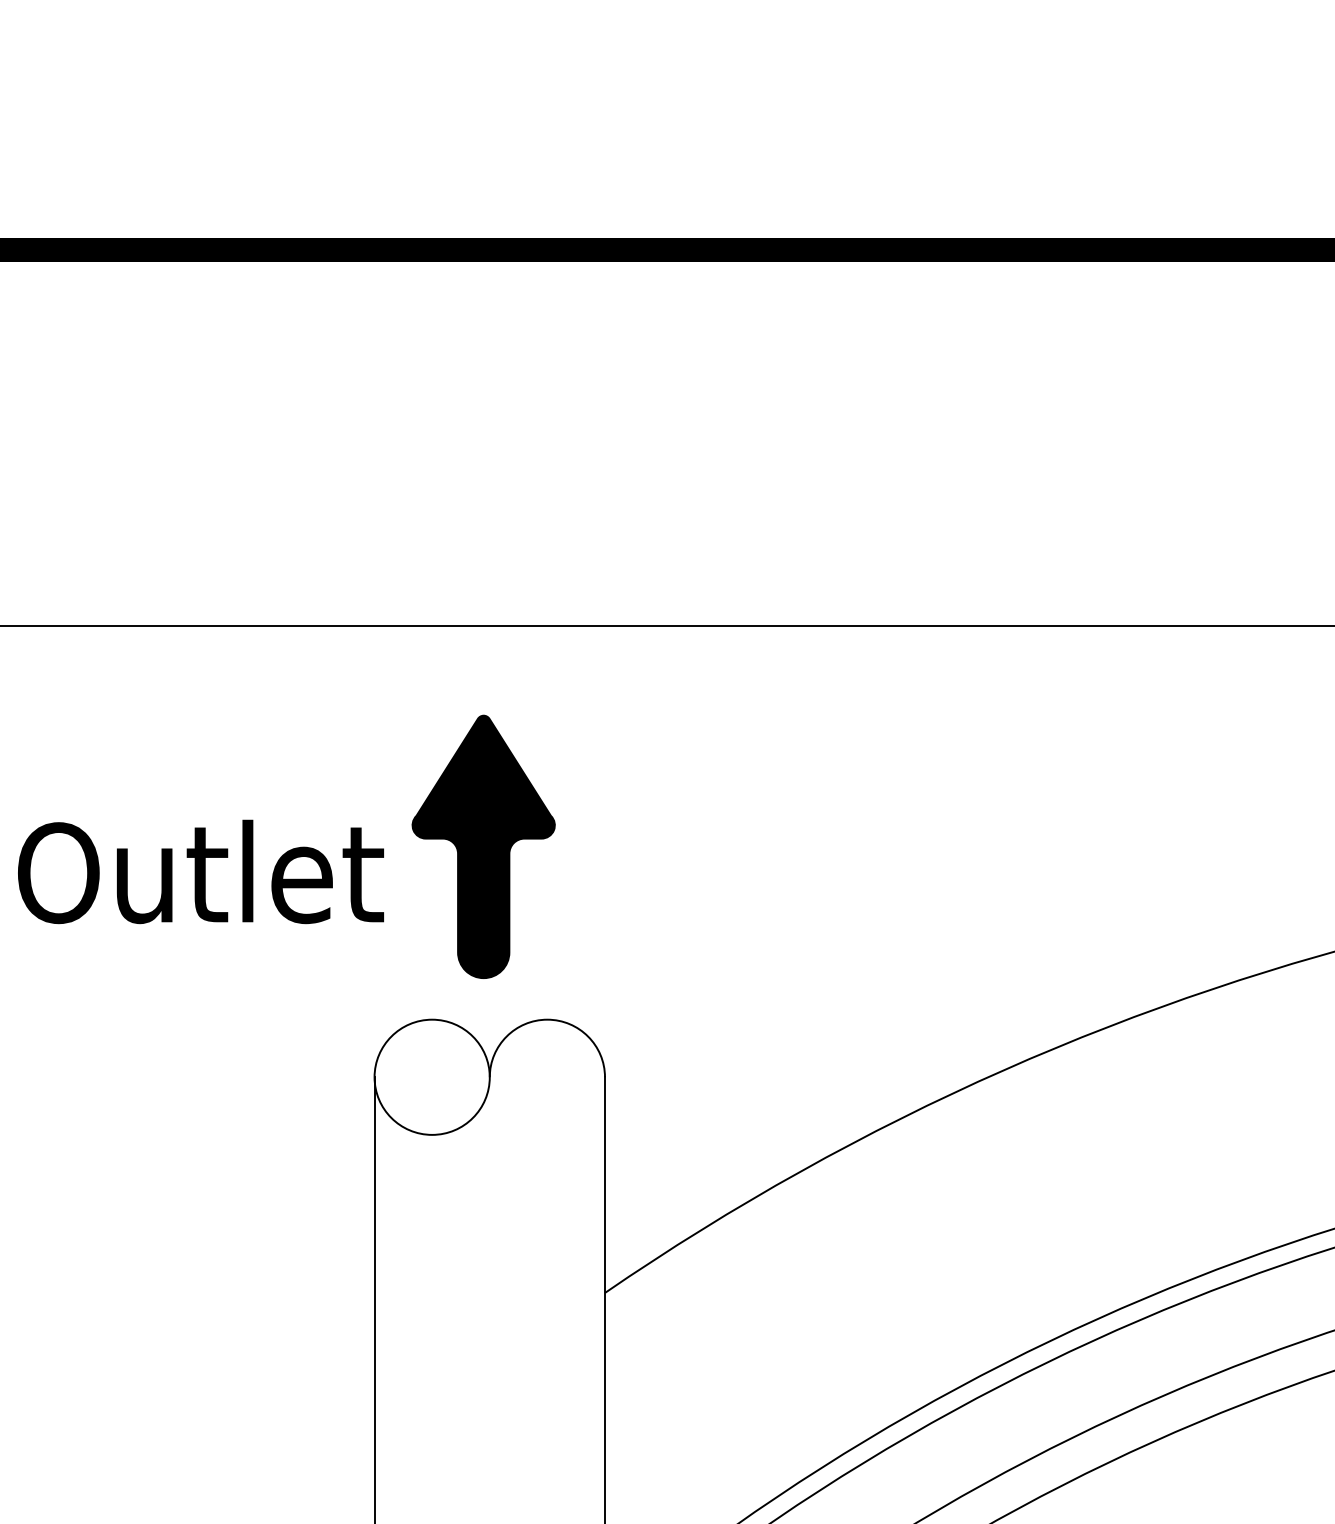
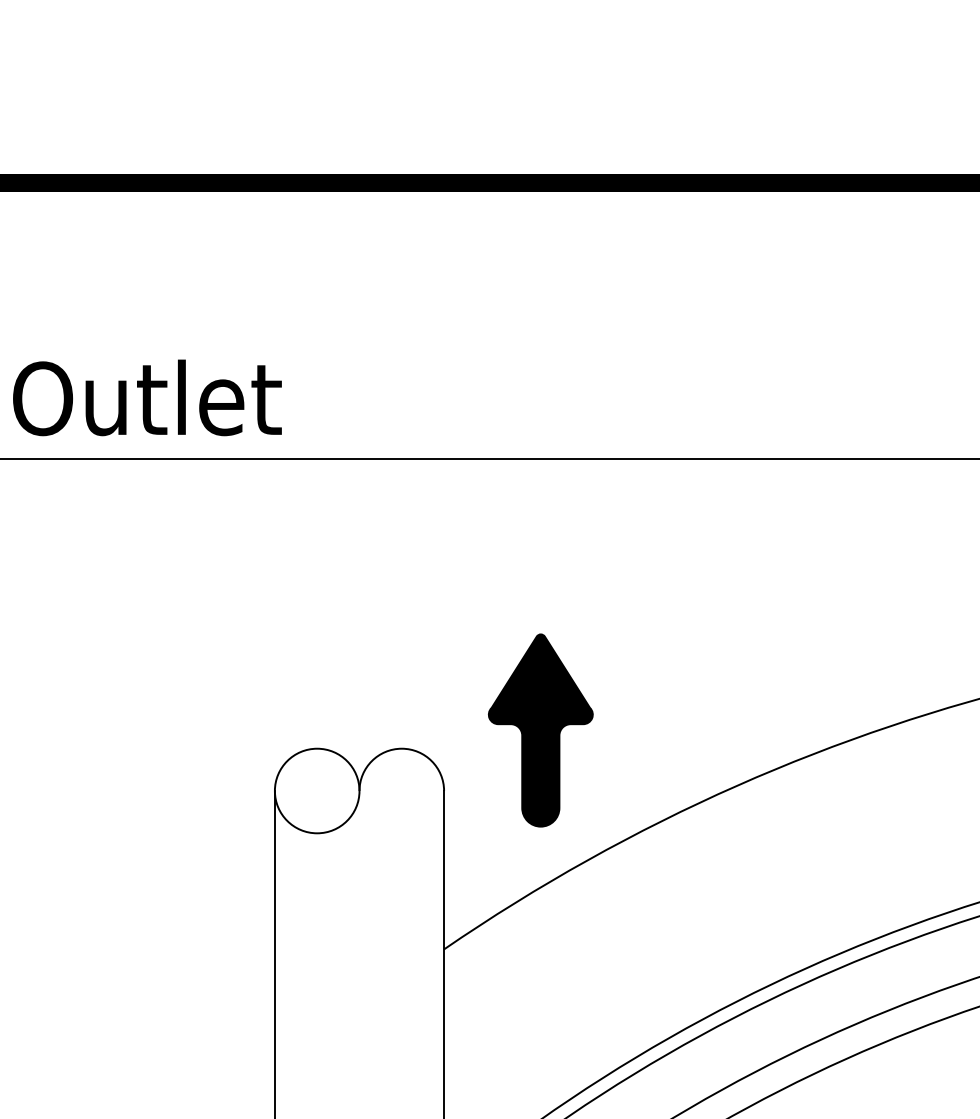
part: (483, 846) -> (540, 730), moved
text: (200, 871) -> (147, 397), moved

